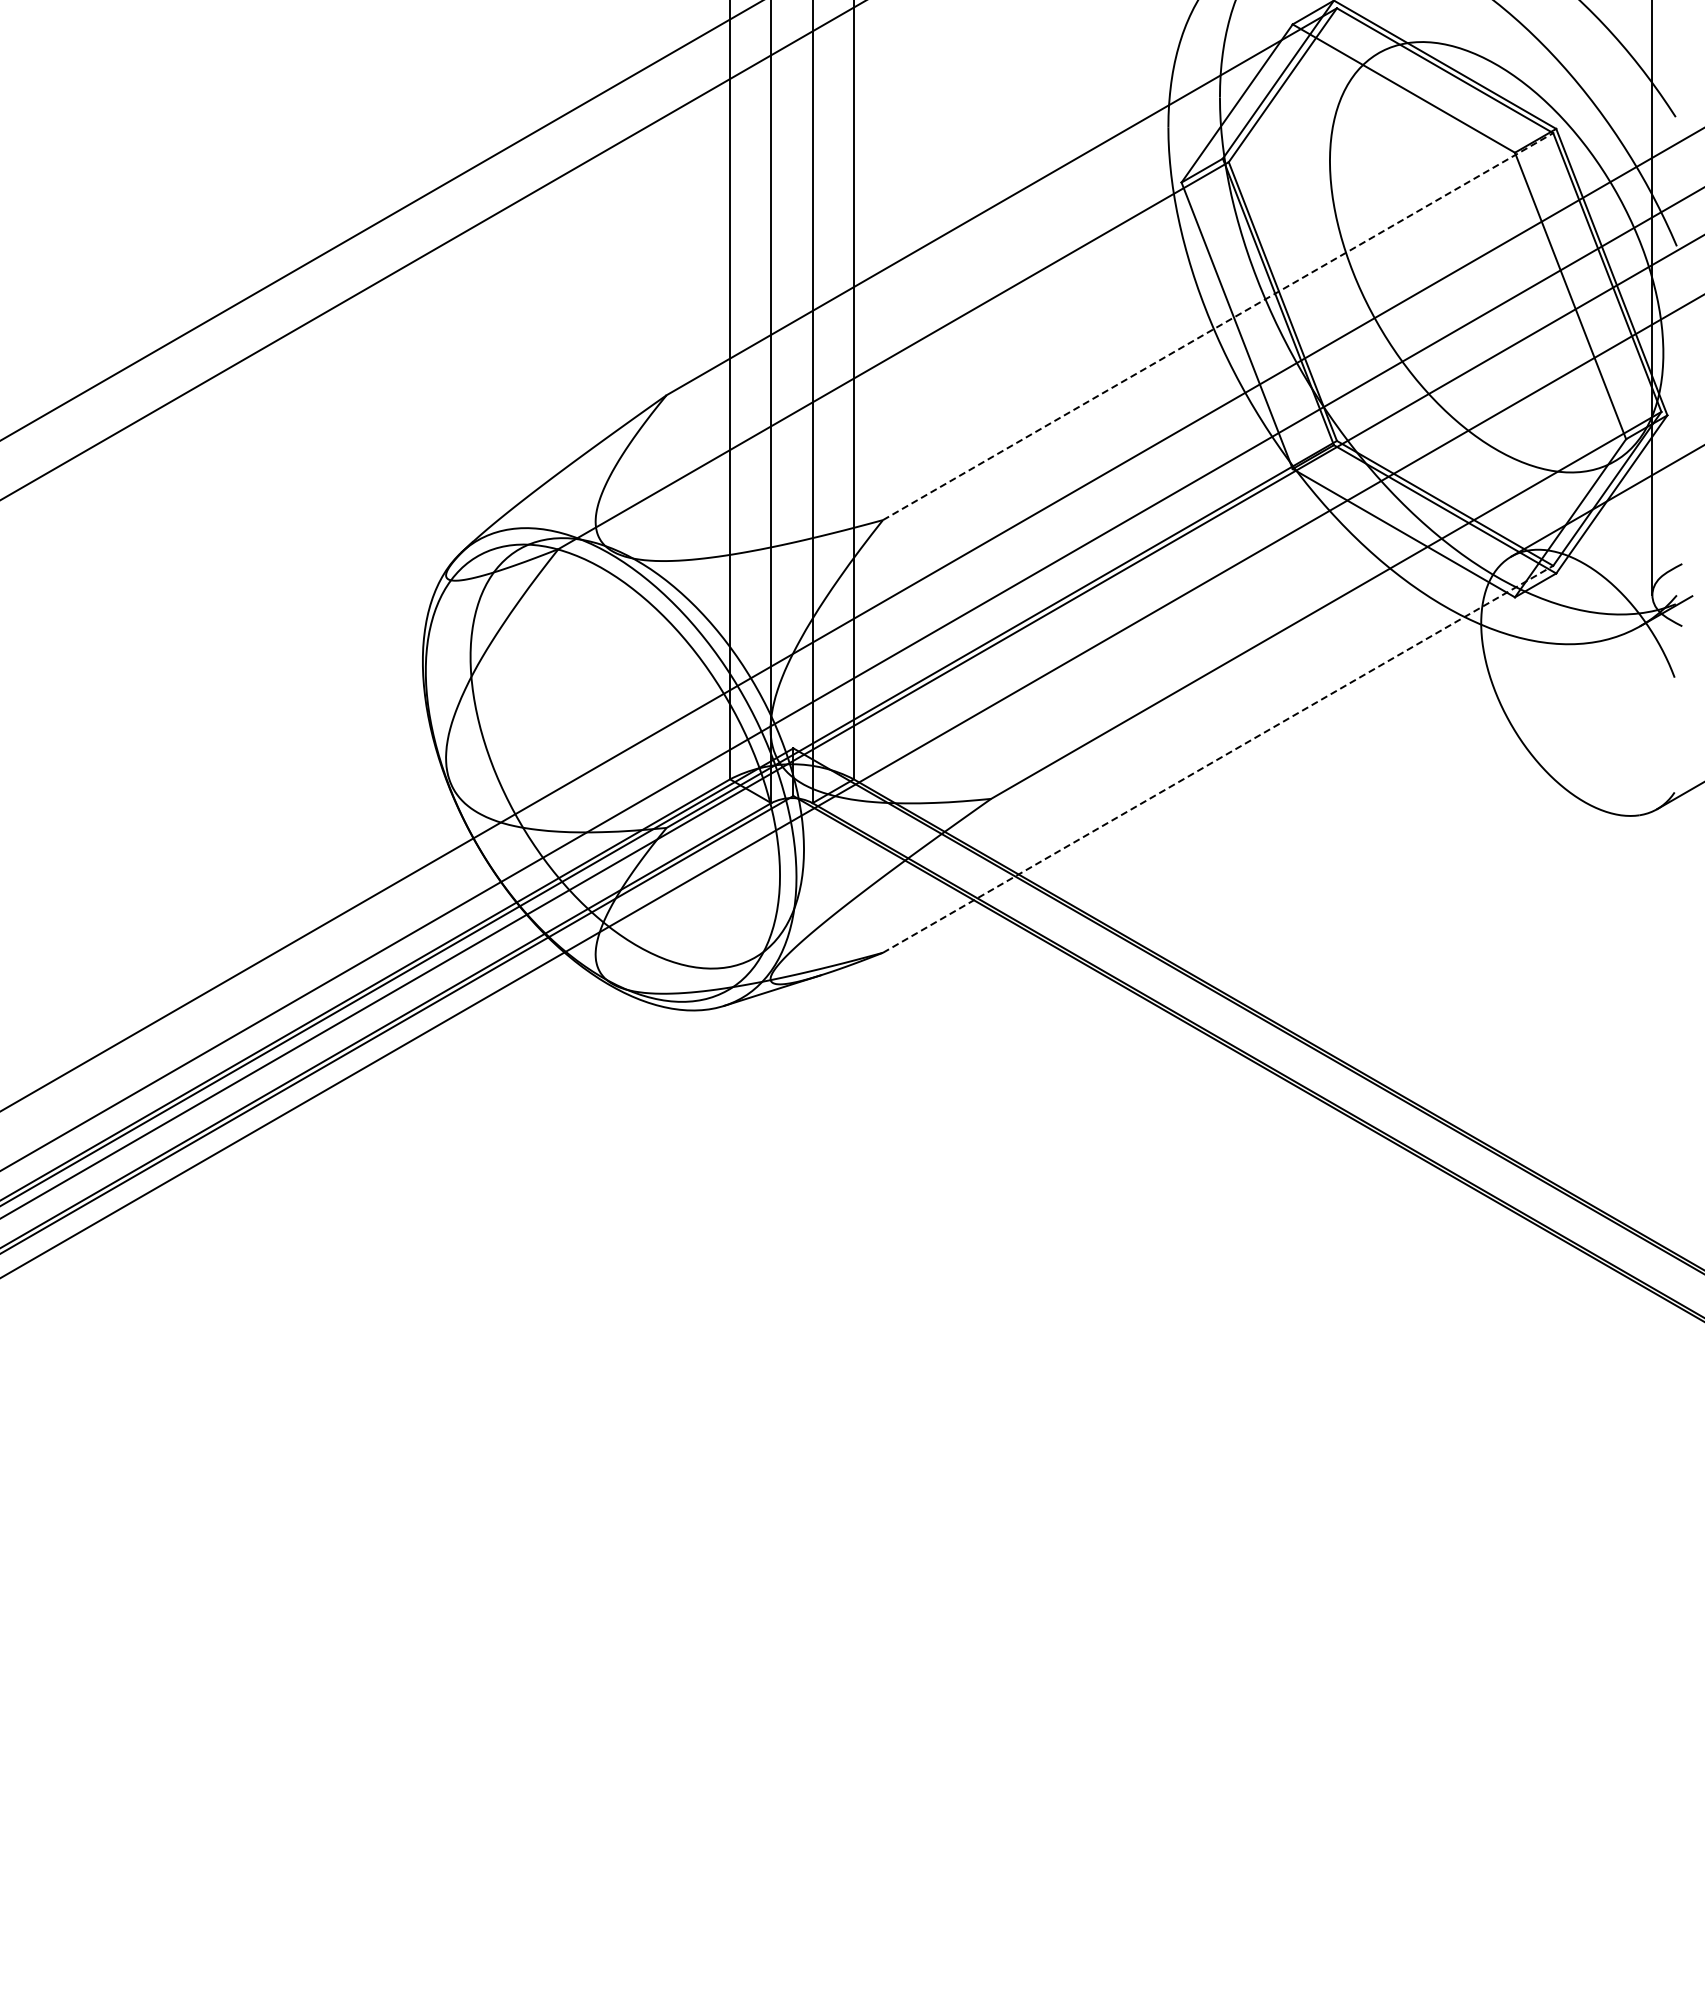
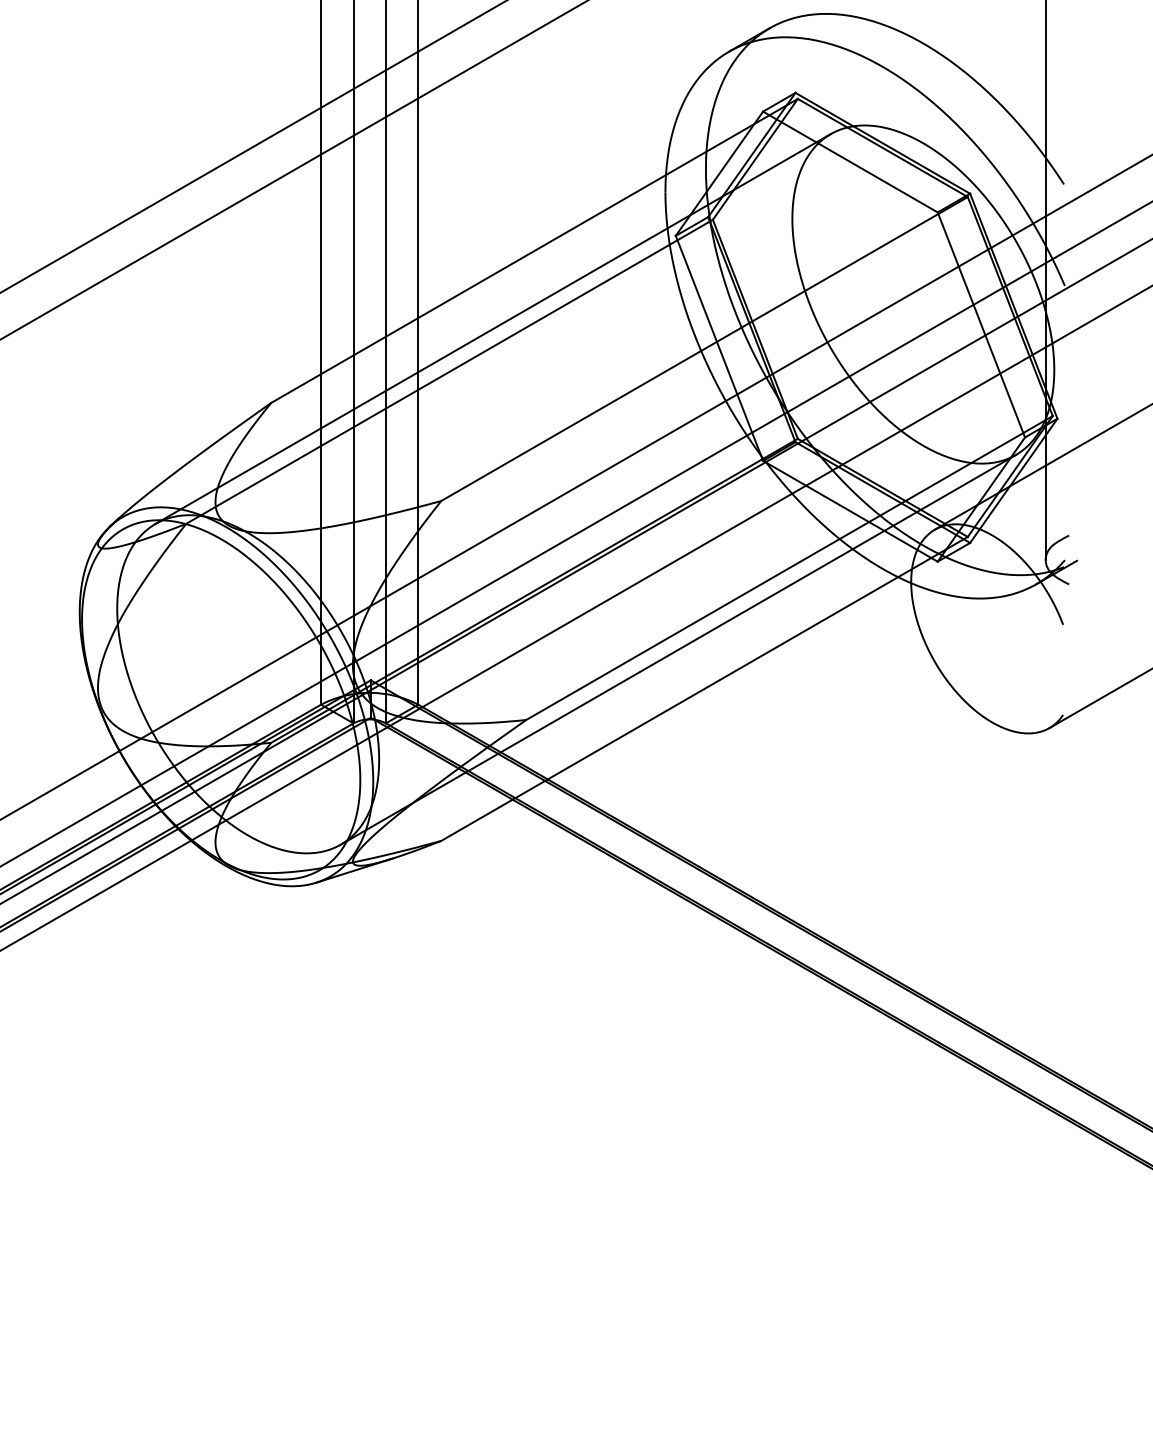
line: (948, 301) -> (492, 329), added
line: (1218, 326) -> (704, 348), dashed -> solid
line: (1184, 709) -> (678, 649), added
line: (1218, 759) -> (704, 689), dashed -> solid

